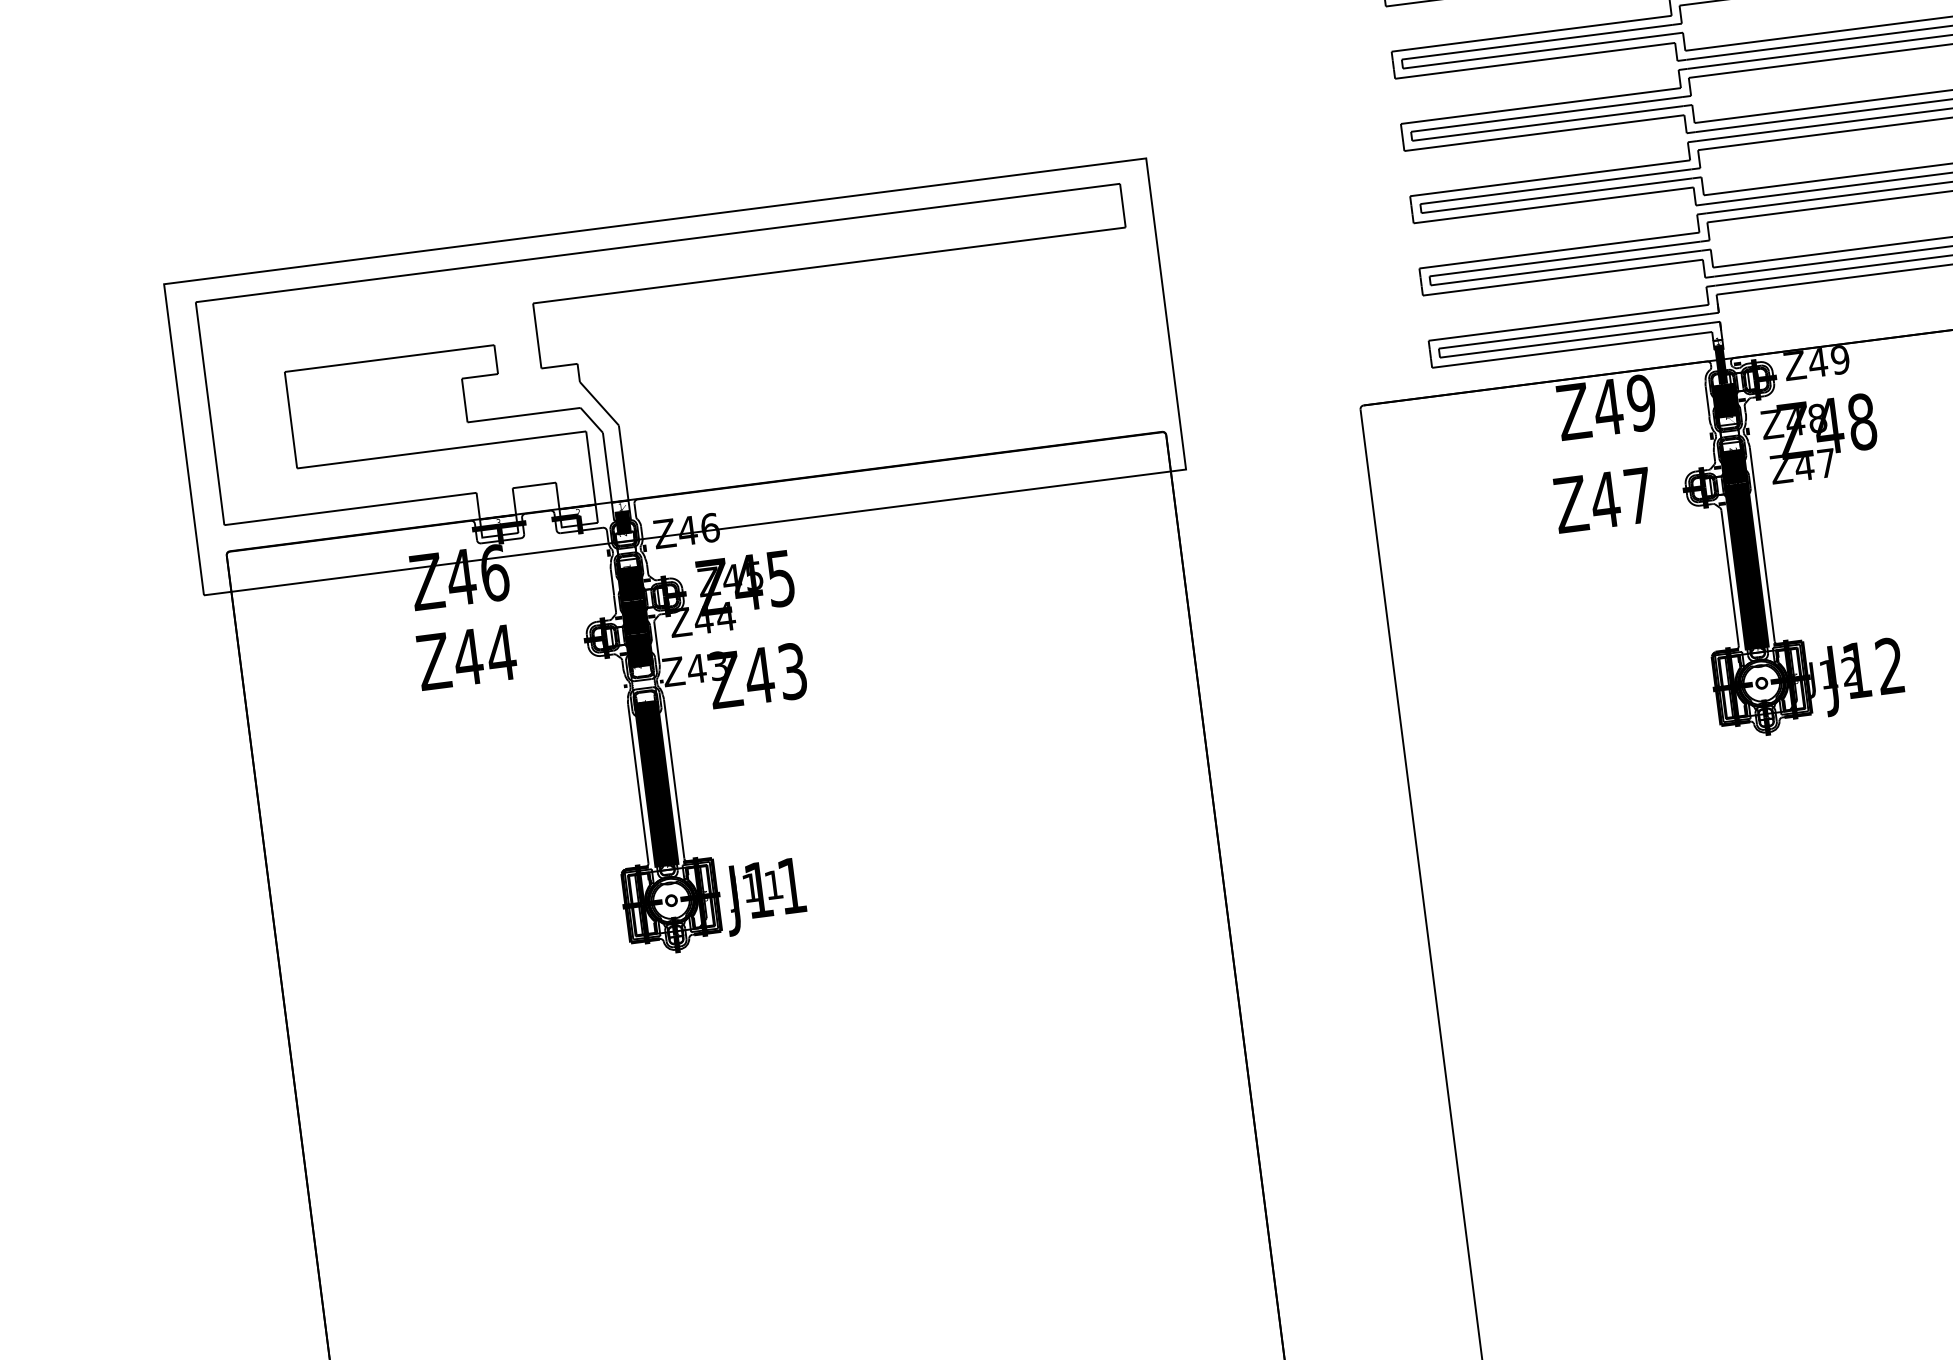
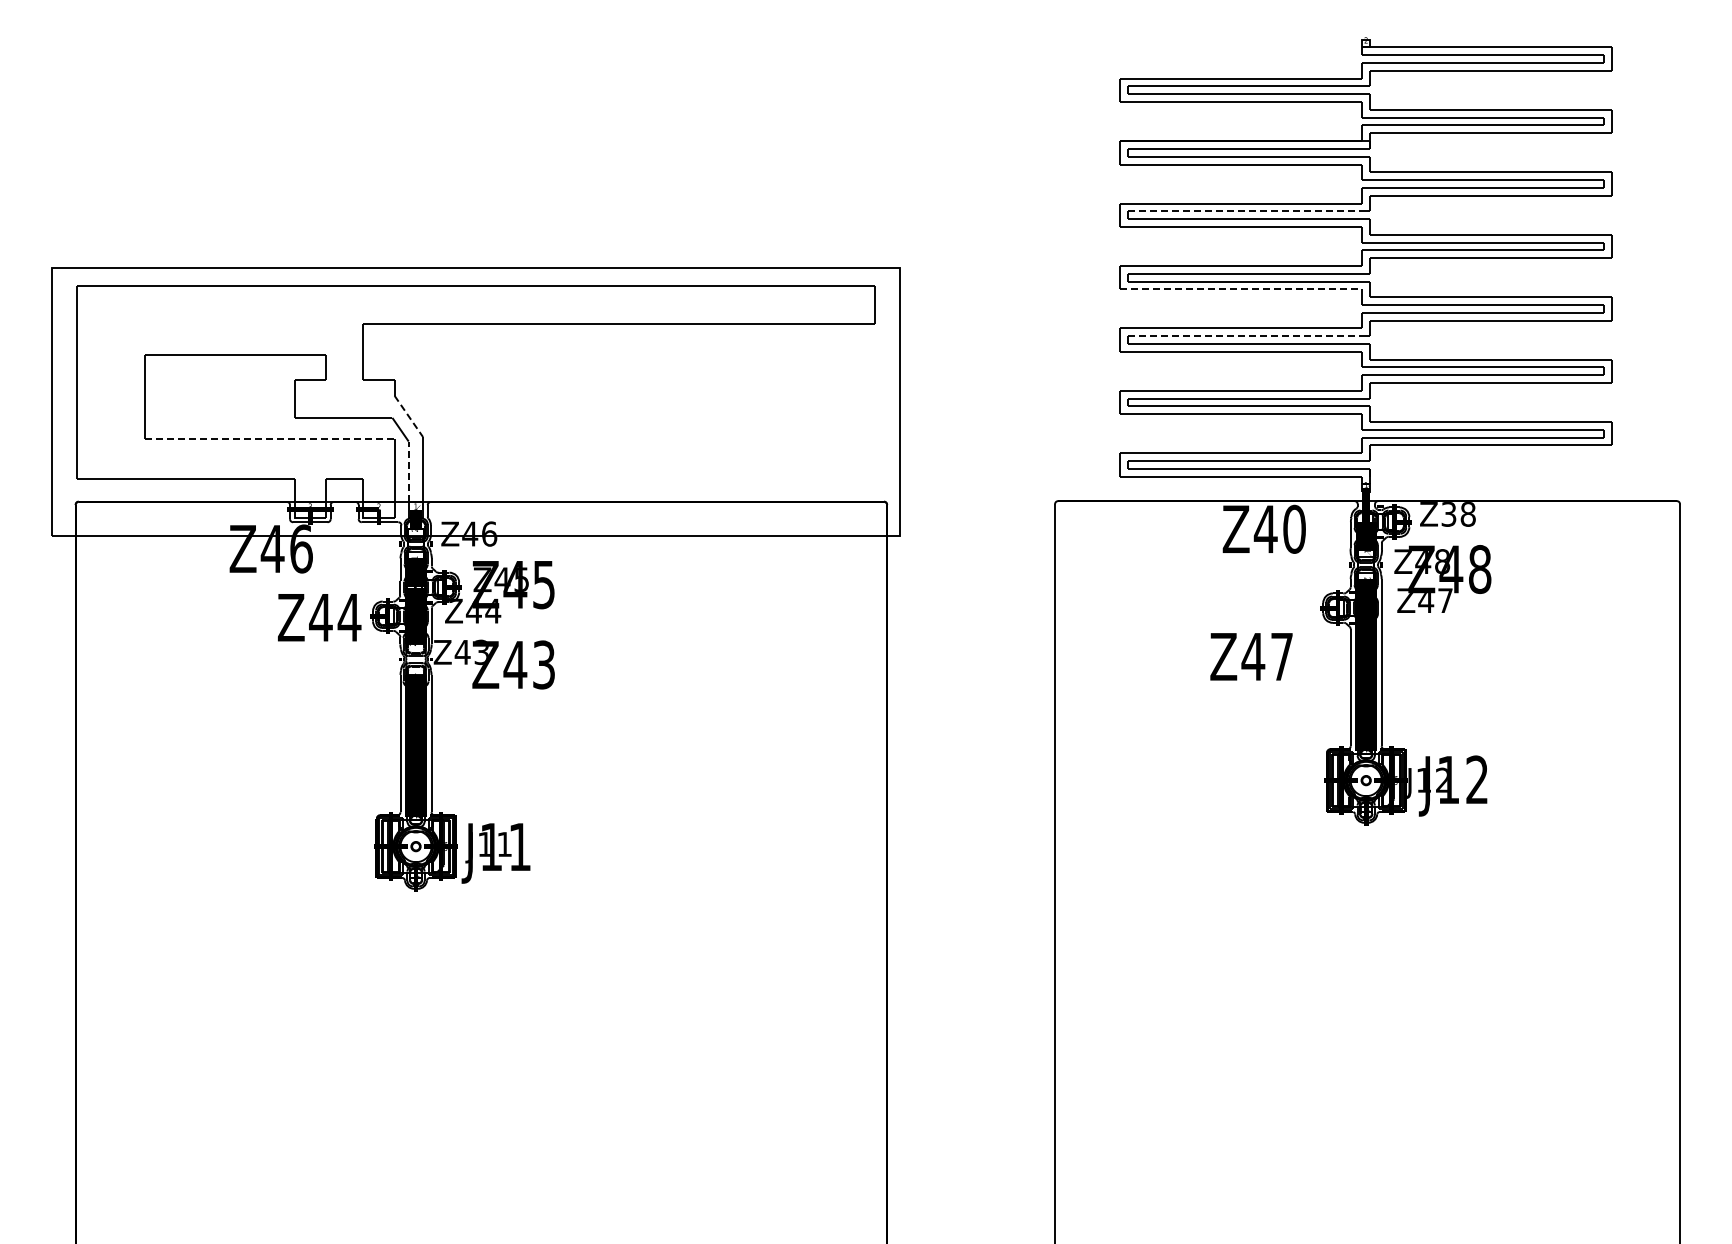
line: (1537, 42) -> (1245, 211), solid -> dashed
line: (1544, 133) -> (1241, 289), solid -> dashed
line: (1556, 187) -> (1245, 336), solid -> dashed
text: (1829, 361) -> (1458, 514), Z49 -> Z38
line: (600, 403) -> (409, 416), solid -> dashed
text: (1641, 403) -> (1294, 529), Z49 -> Z40
line: (441, 449) -> (269, 438), solid -> dashed
line: (607, 467) -> (408, 471), solid -> dashed
text: (1603, 499) -> (1251, 656), moved
text: (466, 657) -> (319, 617), moved

